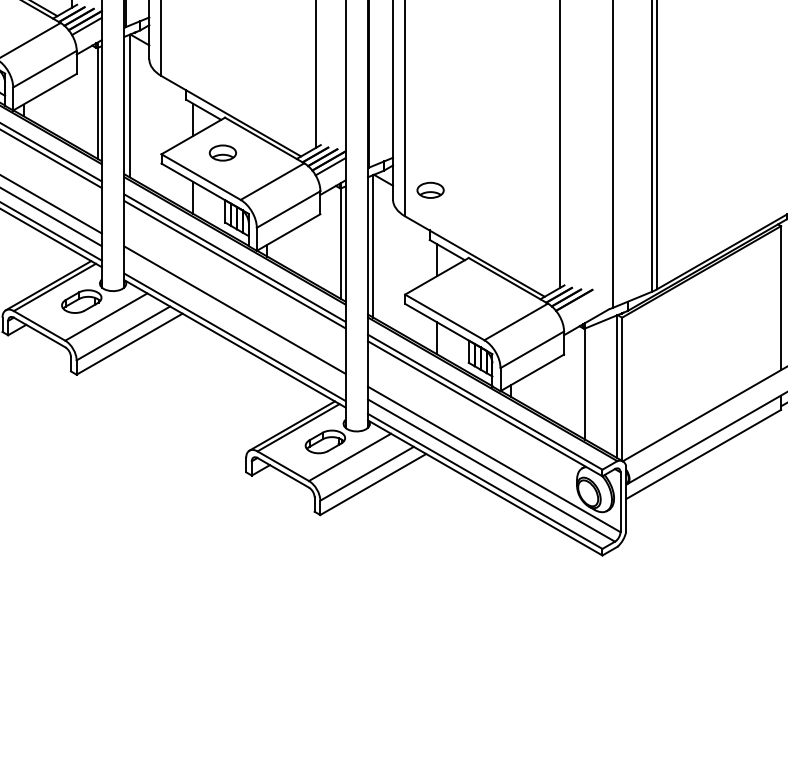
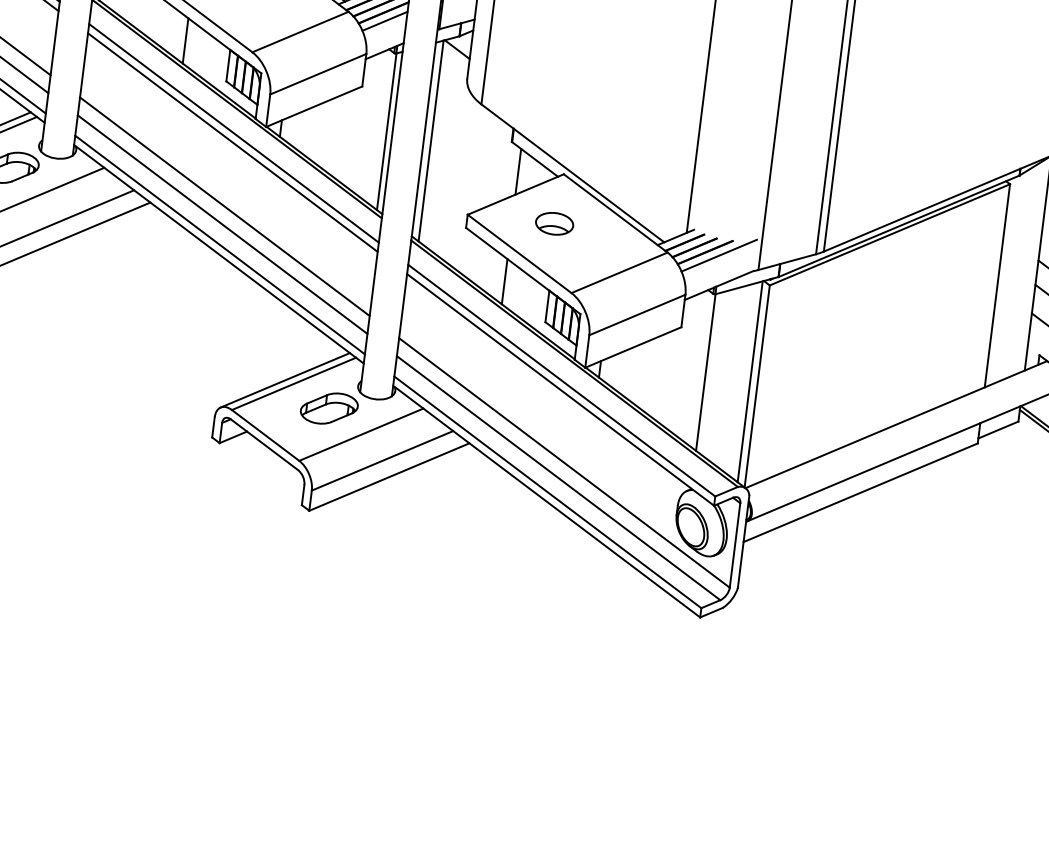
part: (430, 189) -> (554, 222), moved
line: (584, 300) -> (719, 254), added
line: (234, 322) -> (222, 224), added

